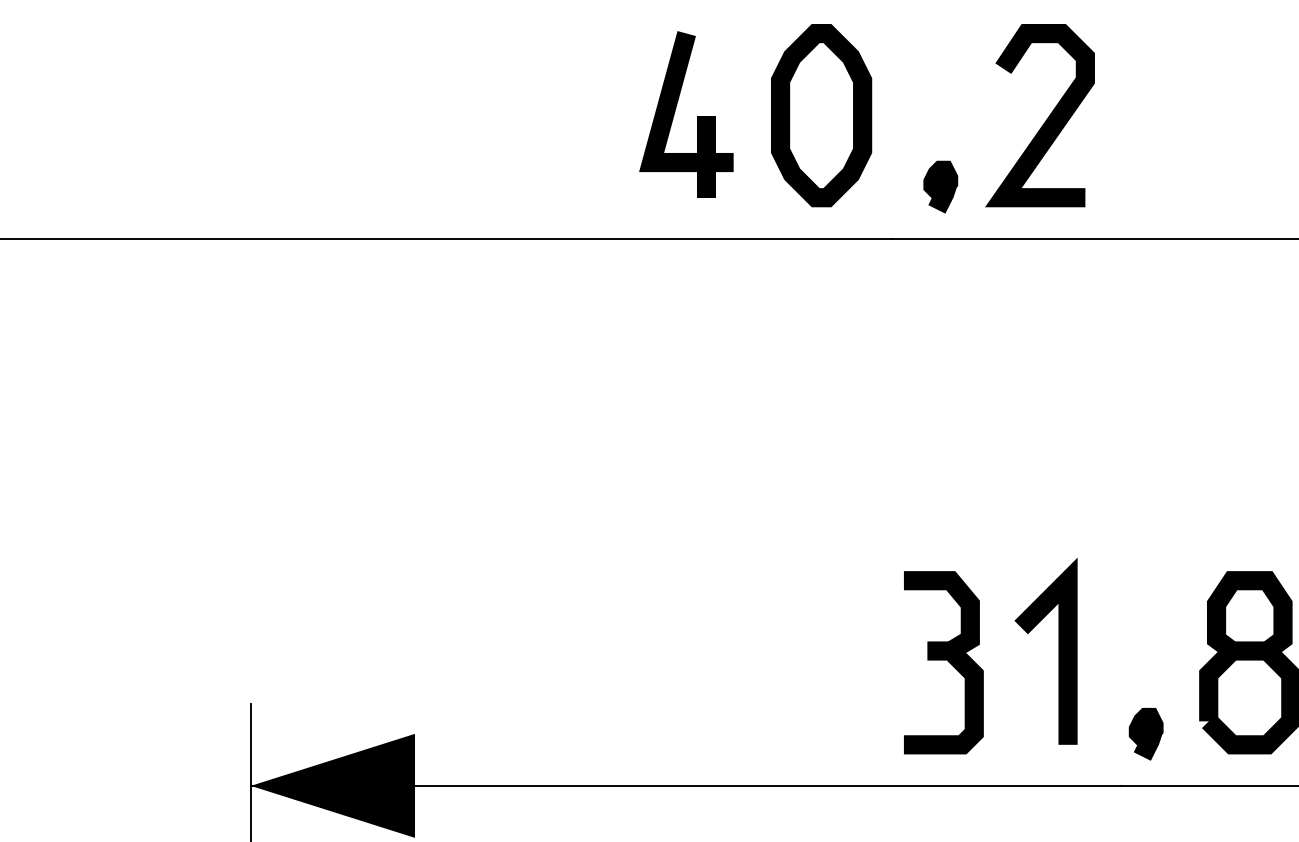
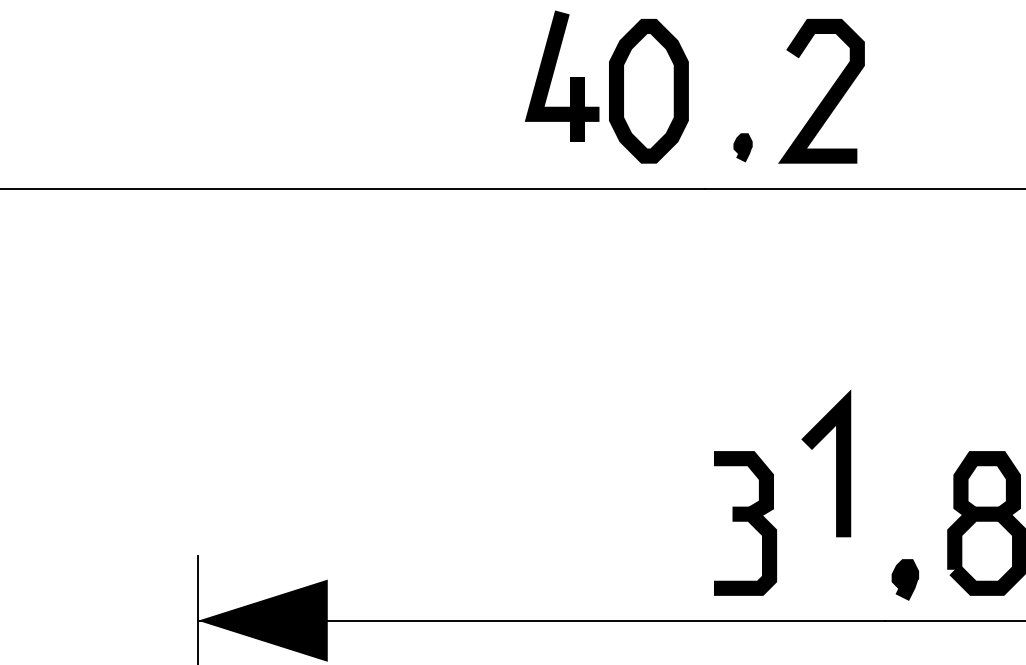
part: (696, 115) -> (570, 77), moved
part: (940, 186) -> (742, 147), size x0.7
line: (1059, 651) -> (836, 463), moved

